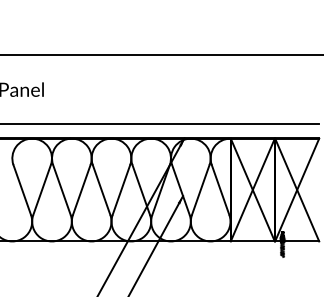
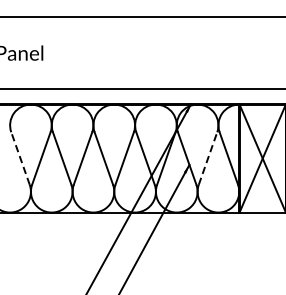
line: (22, 190) -> (20, 159), solid -> dashed
line: (200, 190) -> (207, 159), solid -> dashed

